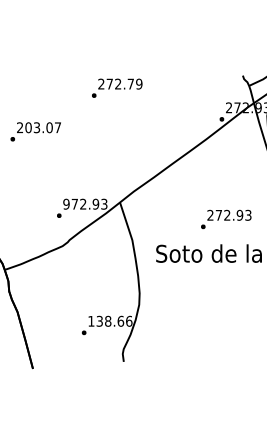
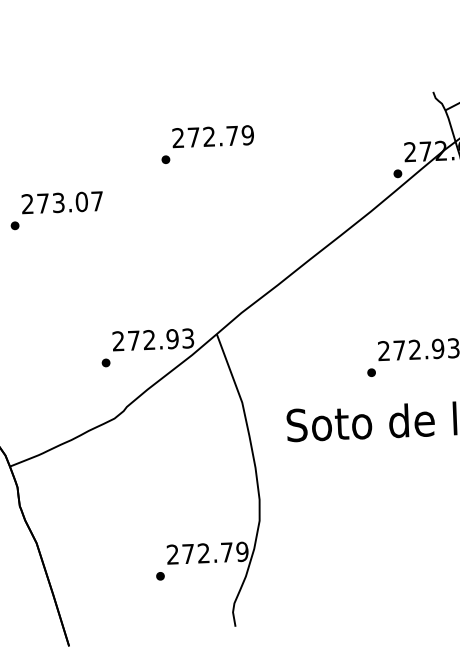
text: (117, 87) -> (208, 143), moved
text: (28, 127) -> (43, 203), 203.07 -> 273.07
text: (66, 204) -> (118, 341), 972.93 -> 272.93
text: (110, 320) -> (207, 551), 138.66 -> 272.79

